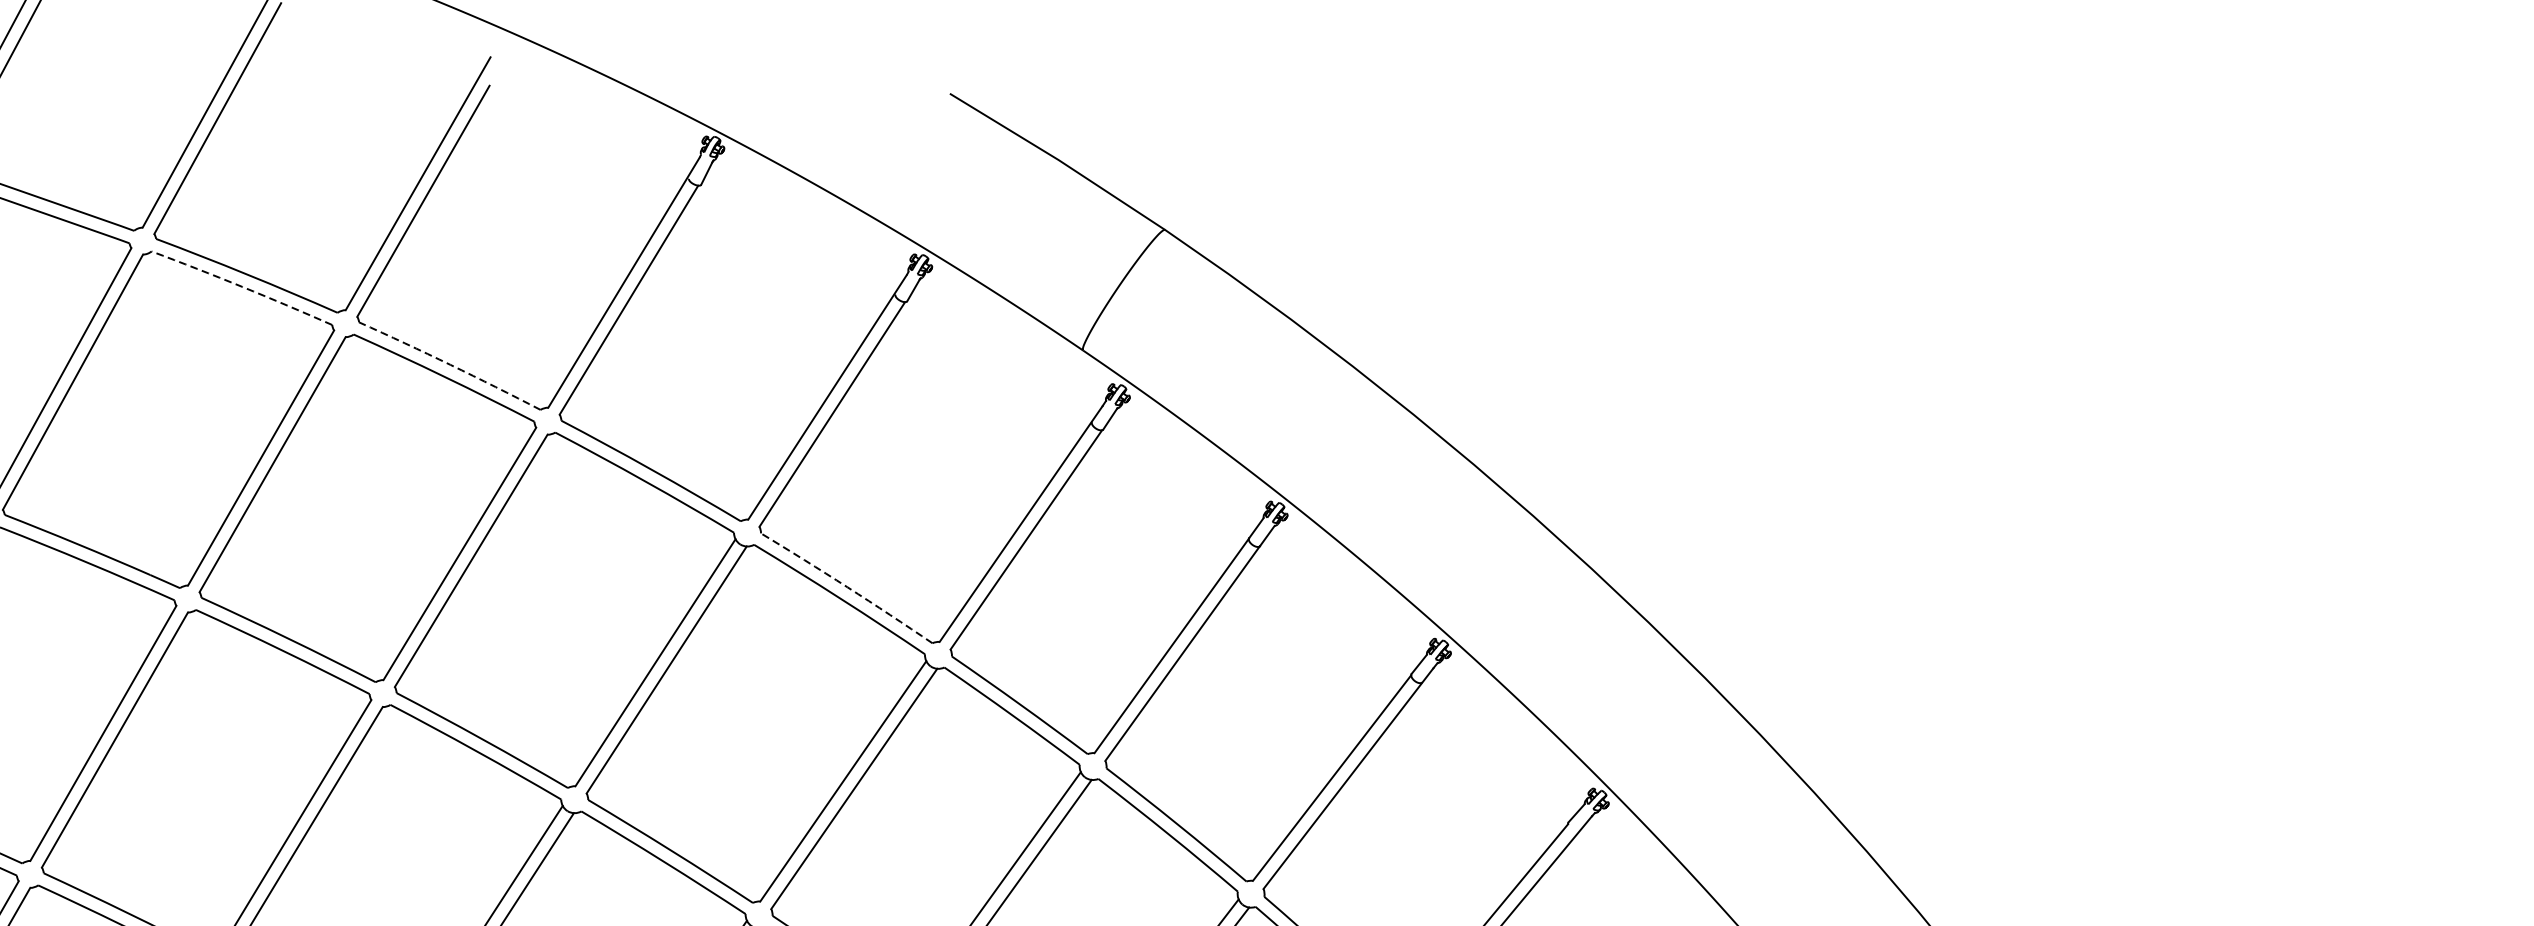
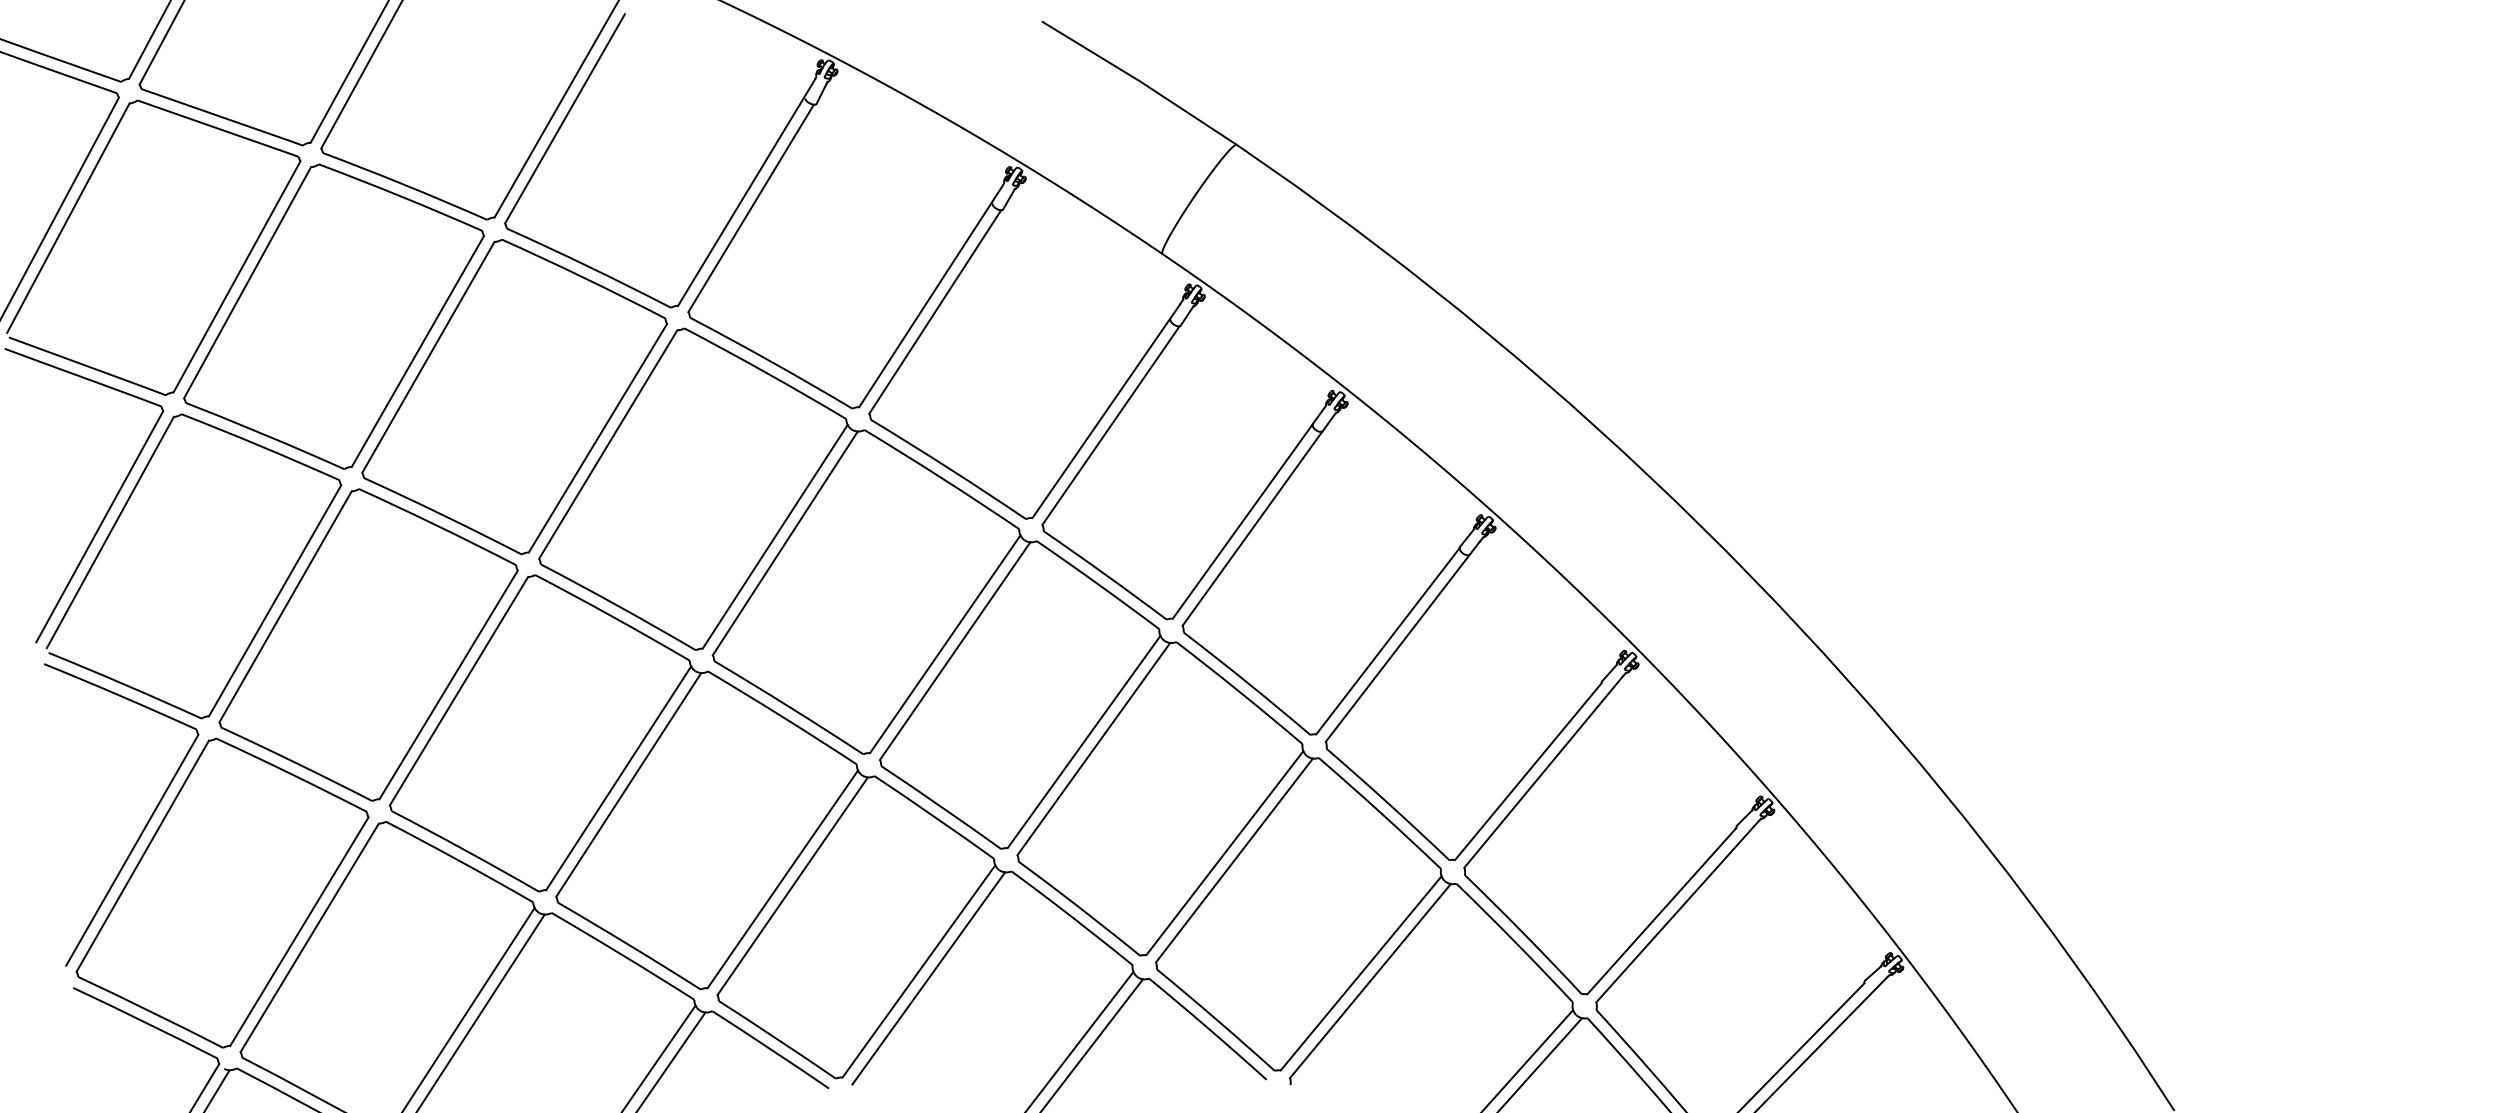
arc: (242, 286) -> (401, 196), dashed -> solid
arc: (450, 365) -> (589, 267), dashed -> solid
arc: (847, 587) -> (949, 468), dashed -> solid

